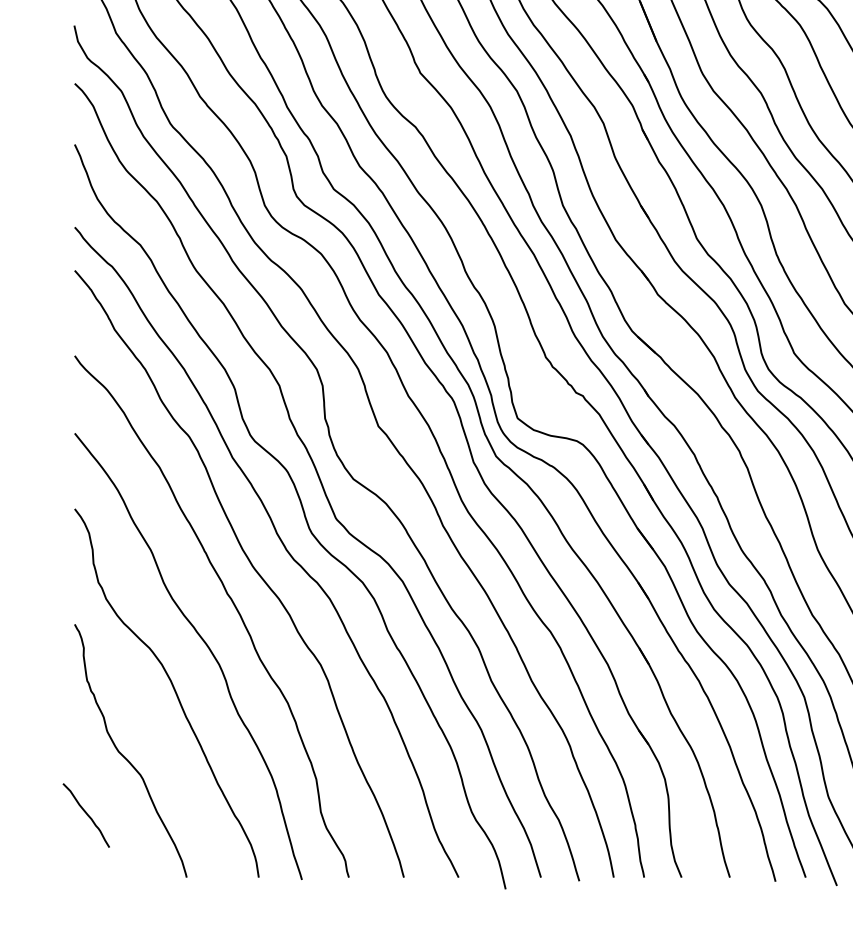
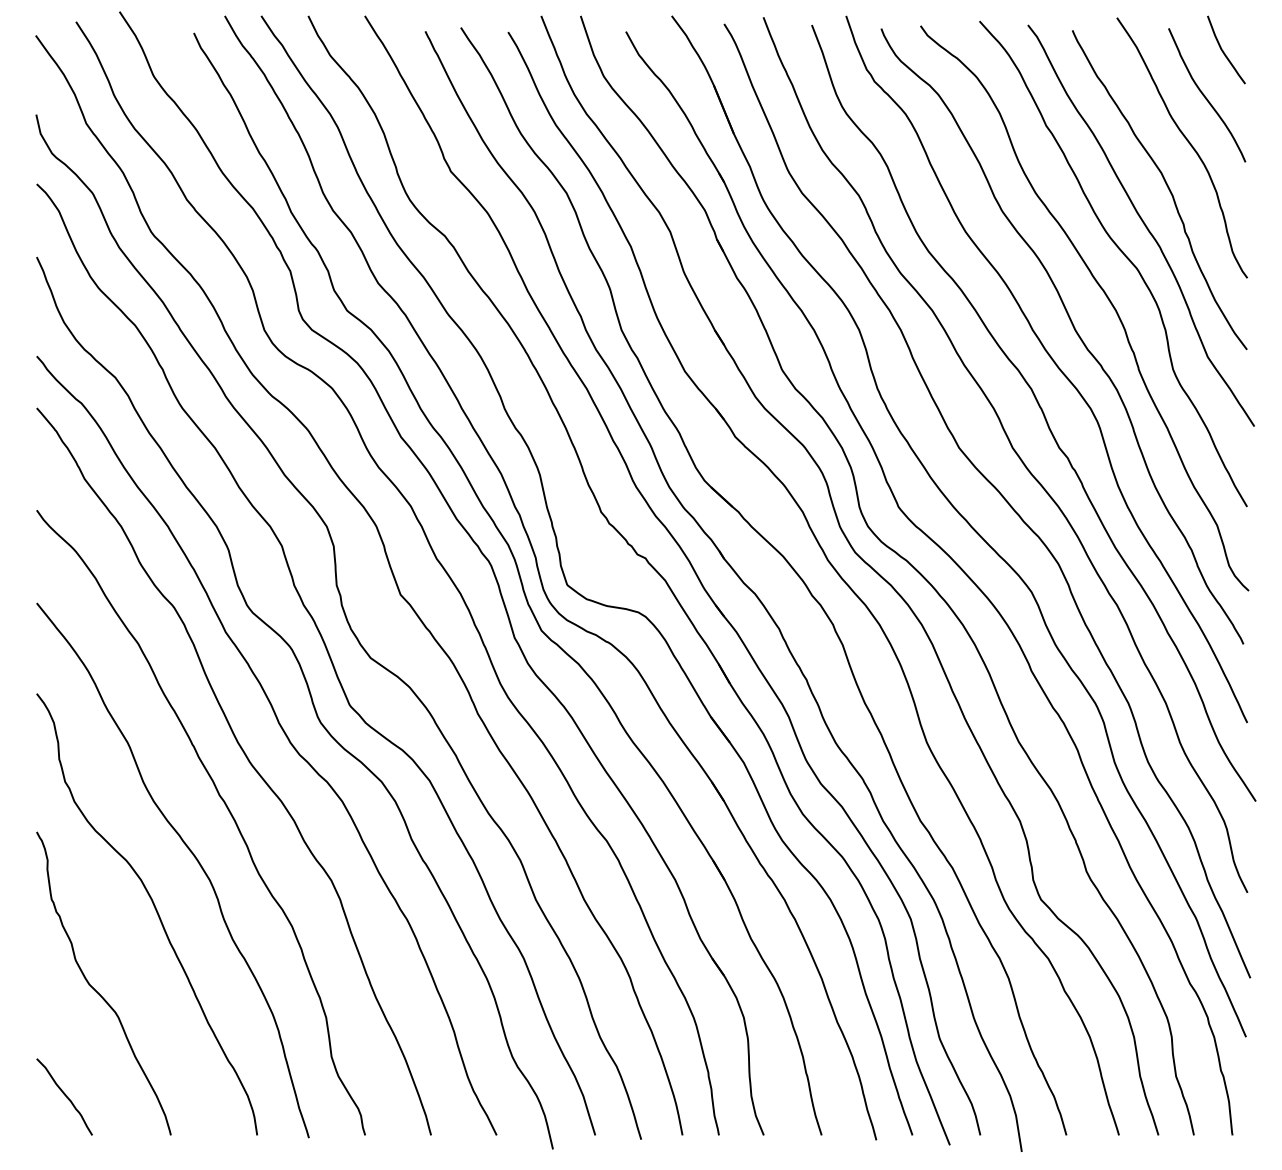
curve: (86, 814) -> (64, 1095), moved

